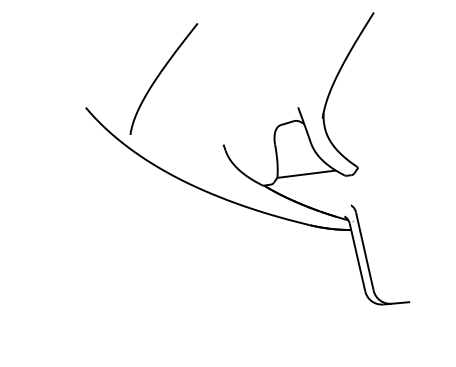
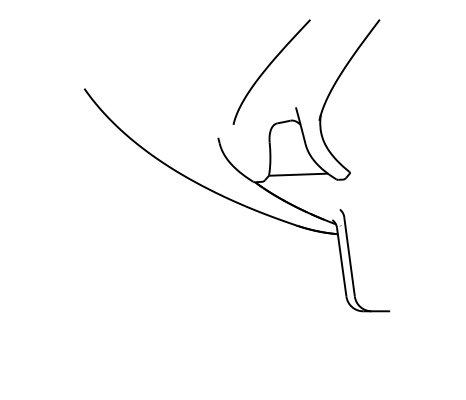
part: (163, 78) -> (271, 71), moved

